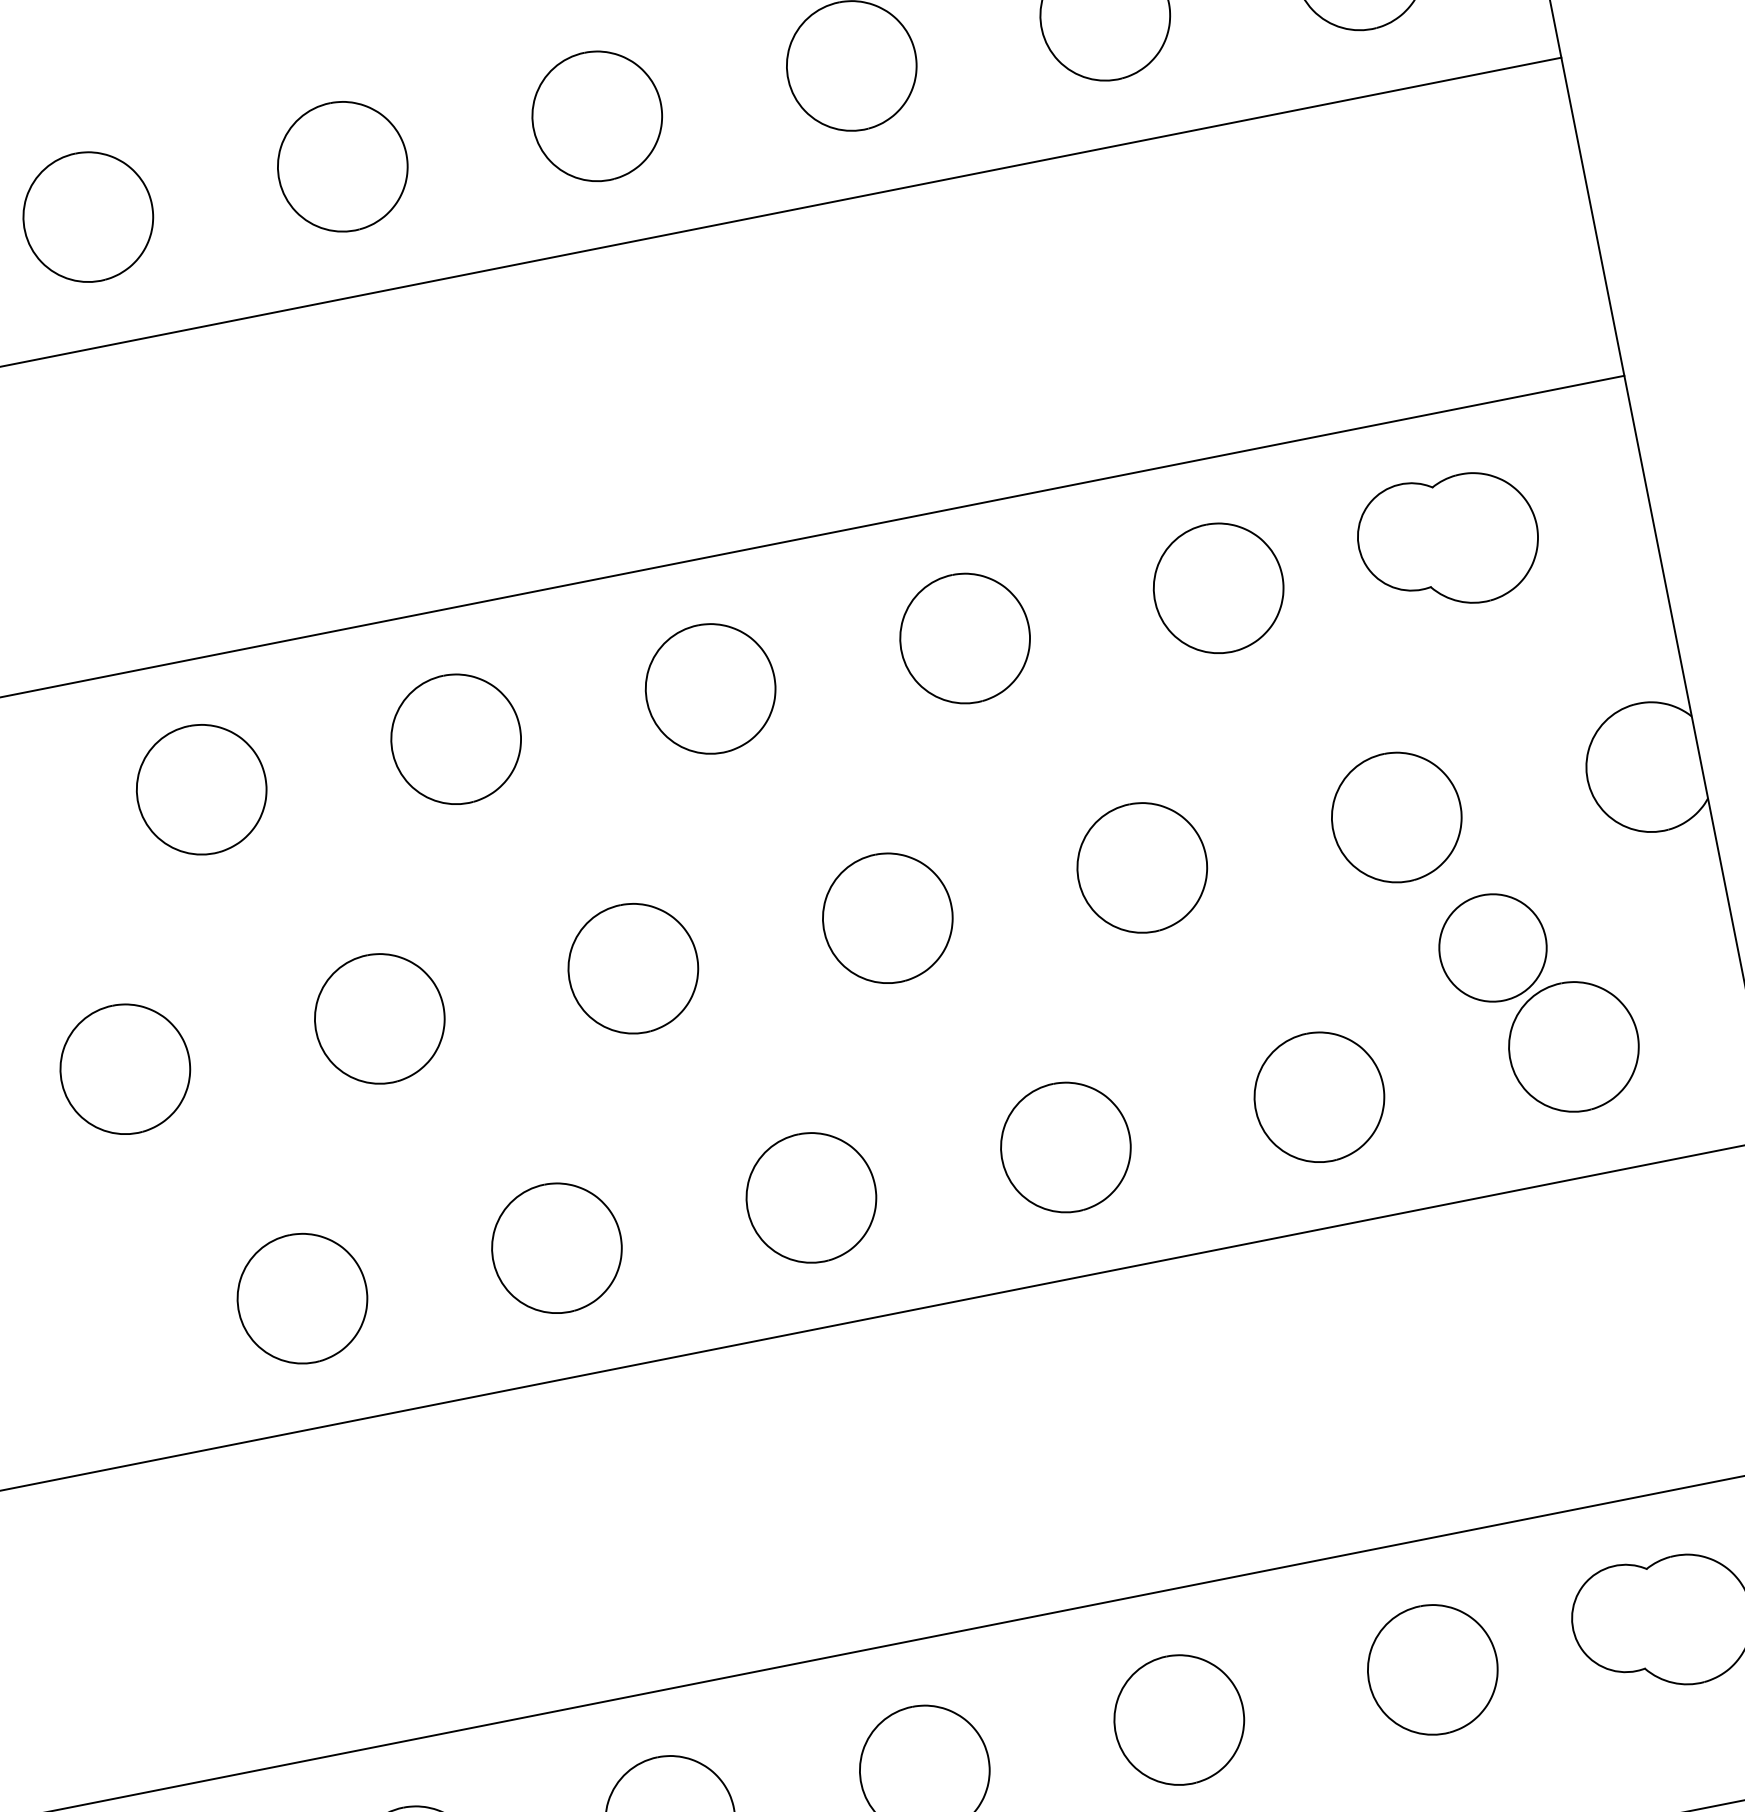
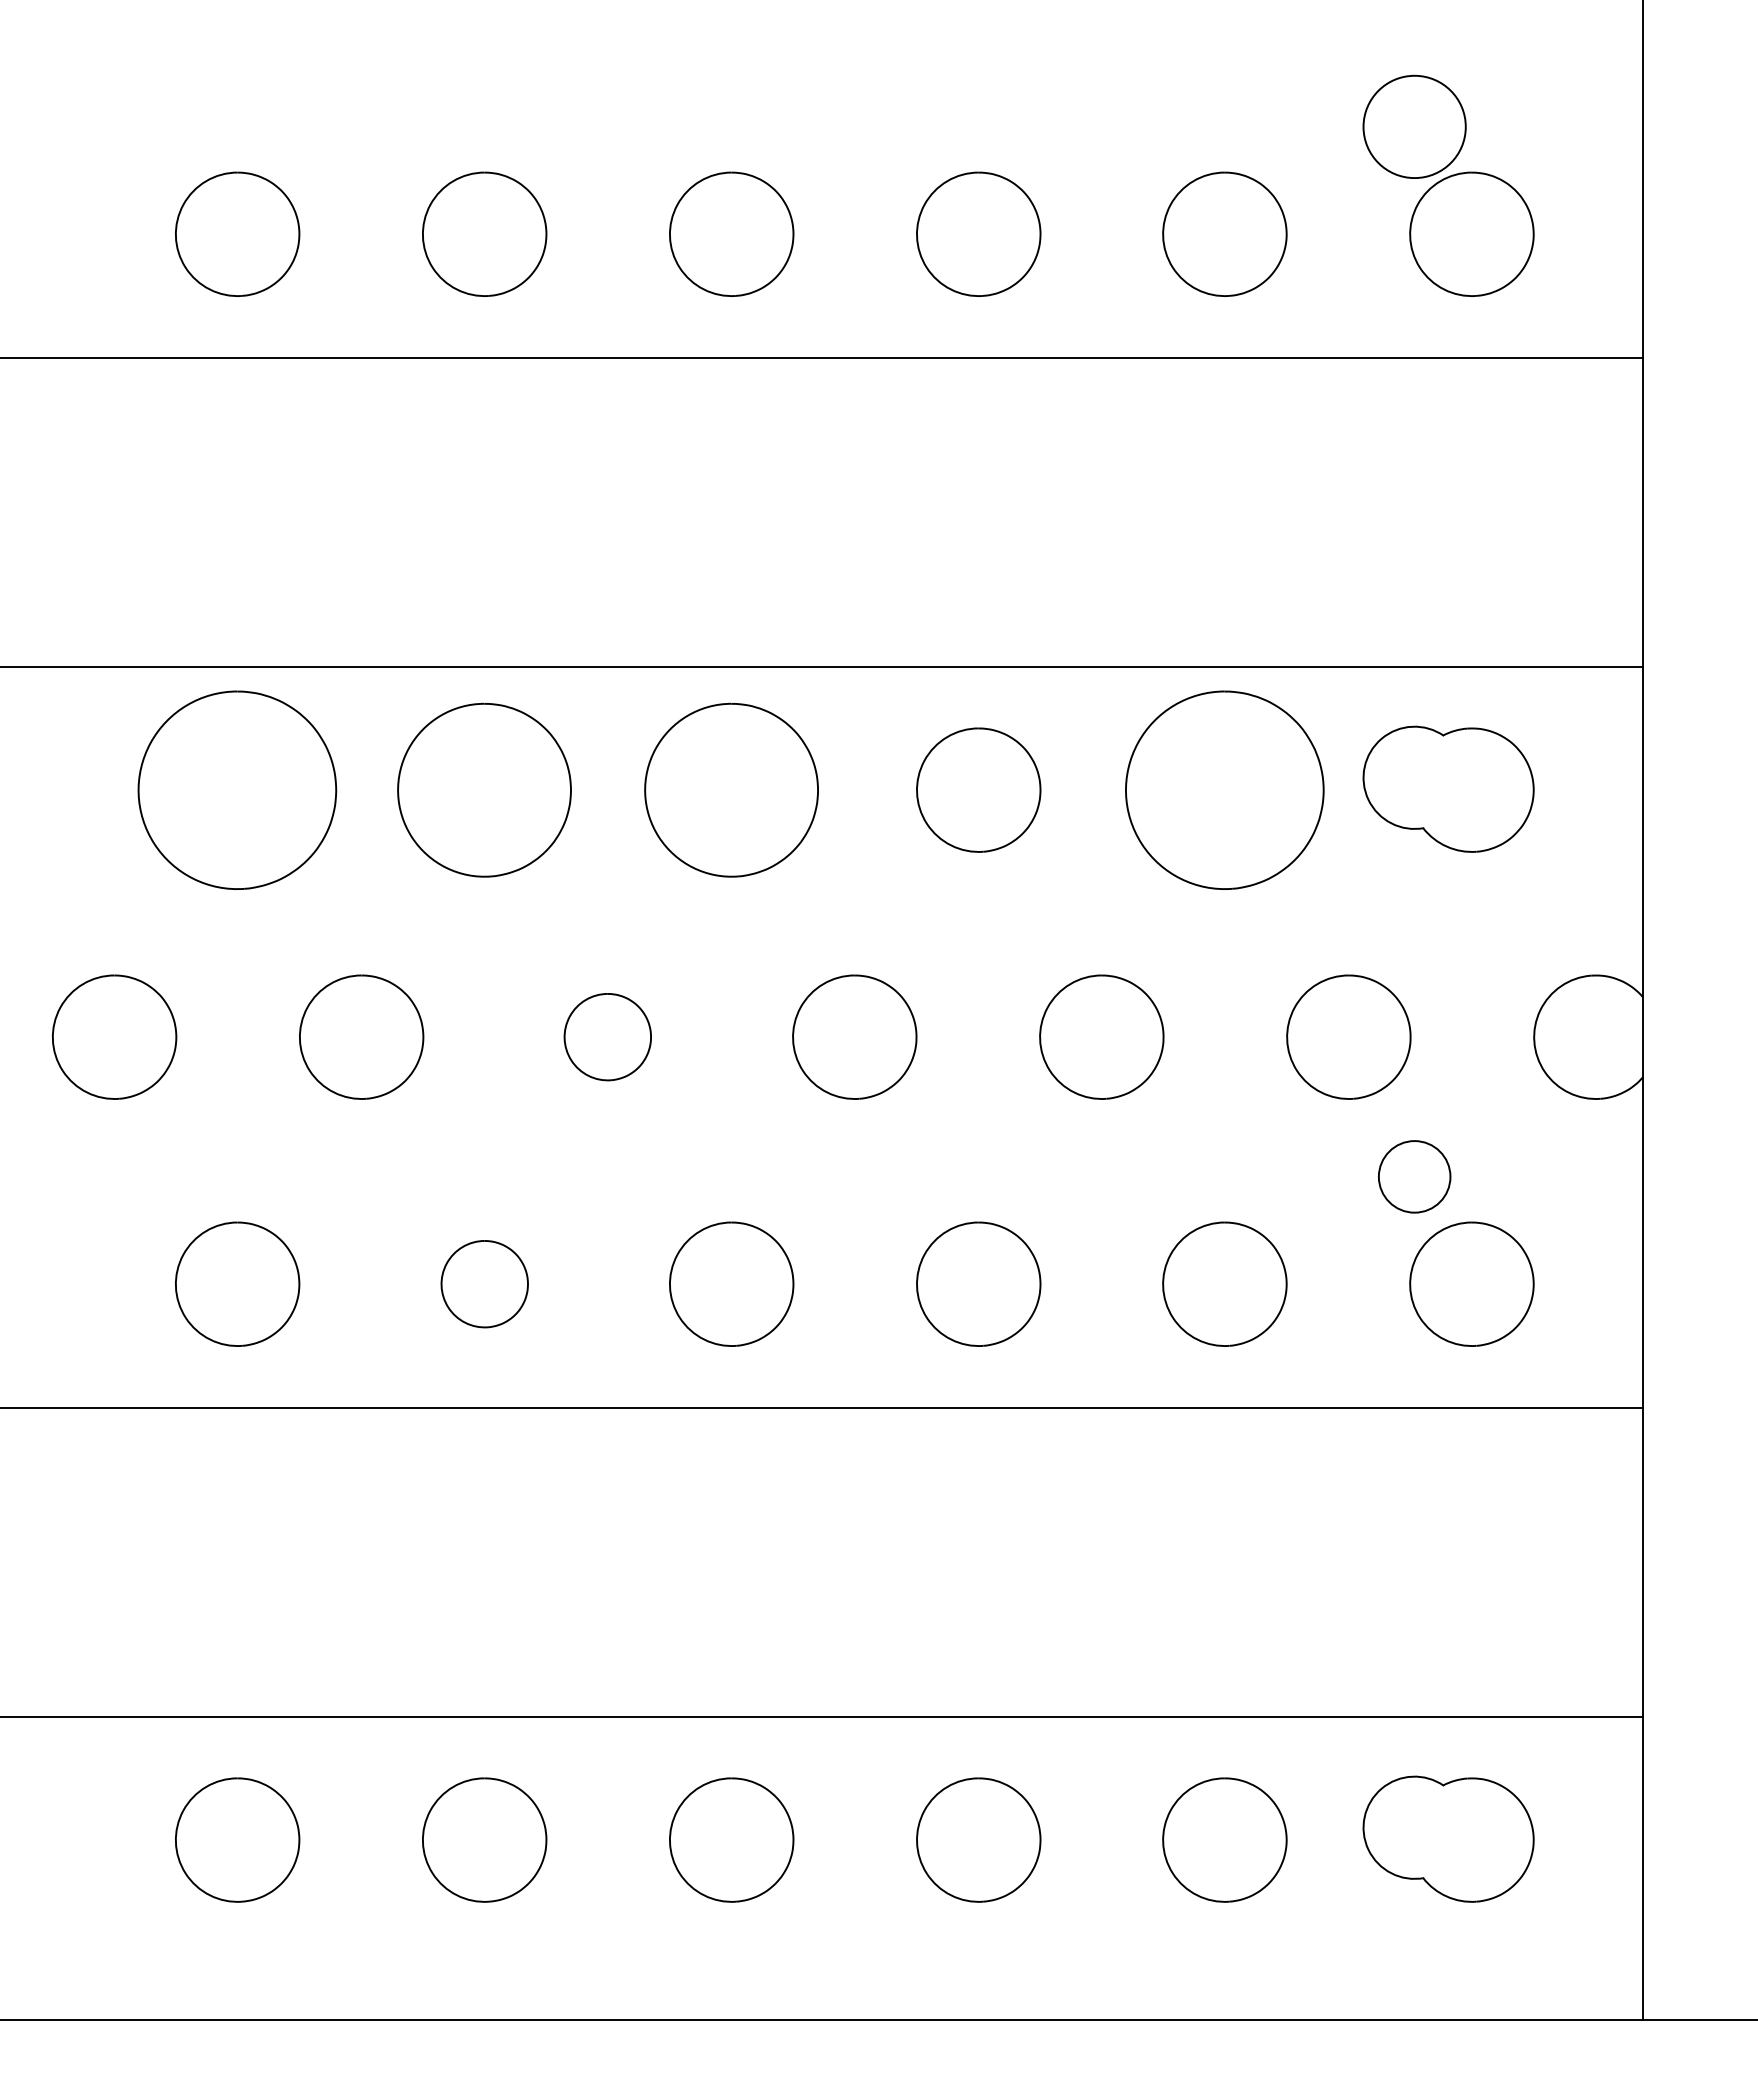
part: (1218, 587) -> (1224, 789), size x1.6
part: (710, 688) -> (731, 789), size x1.4
part: (455, 738) -> (484, 789), size x1.4
part: (201, 789) -> (237, 789), size x1.6
circle: (1492, 947) -> (1414, 1176), size x0.7
part: (632, 968) -> (607, 1036), size x0.7
part: (556, 1247) -> (484, 1283), size x0.7

